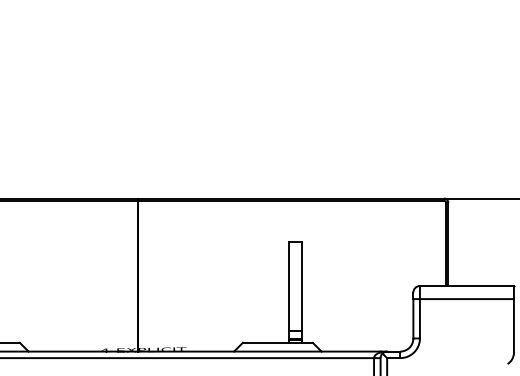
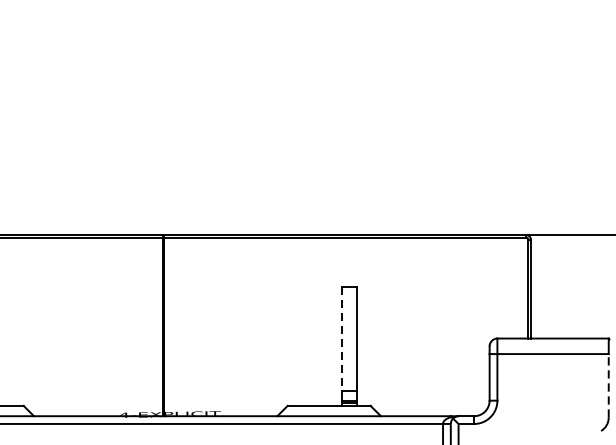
line: (288, 286) -> (341, 339), solid -> dashed
line: (513, 325) -> (608, 385), solid -> dashed

